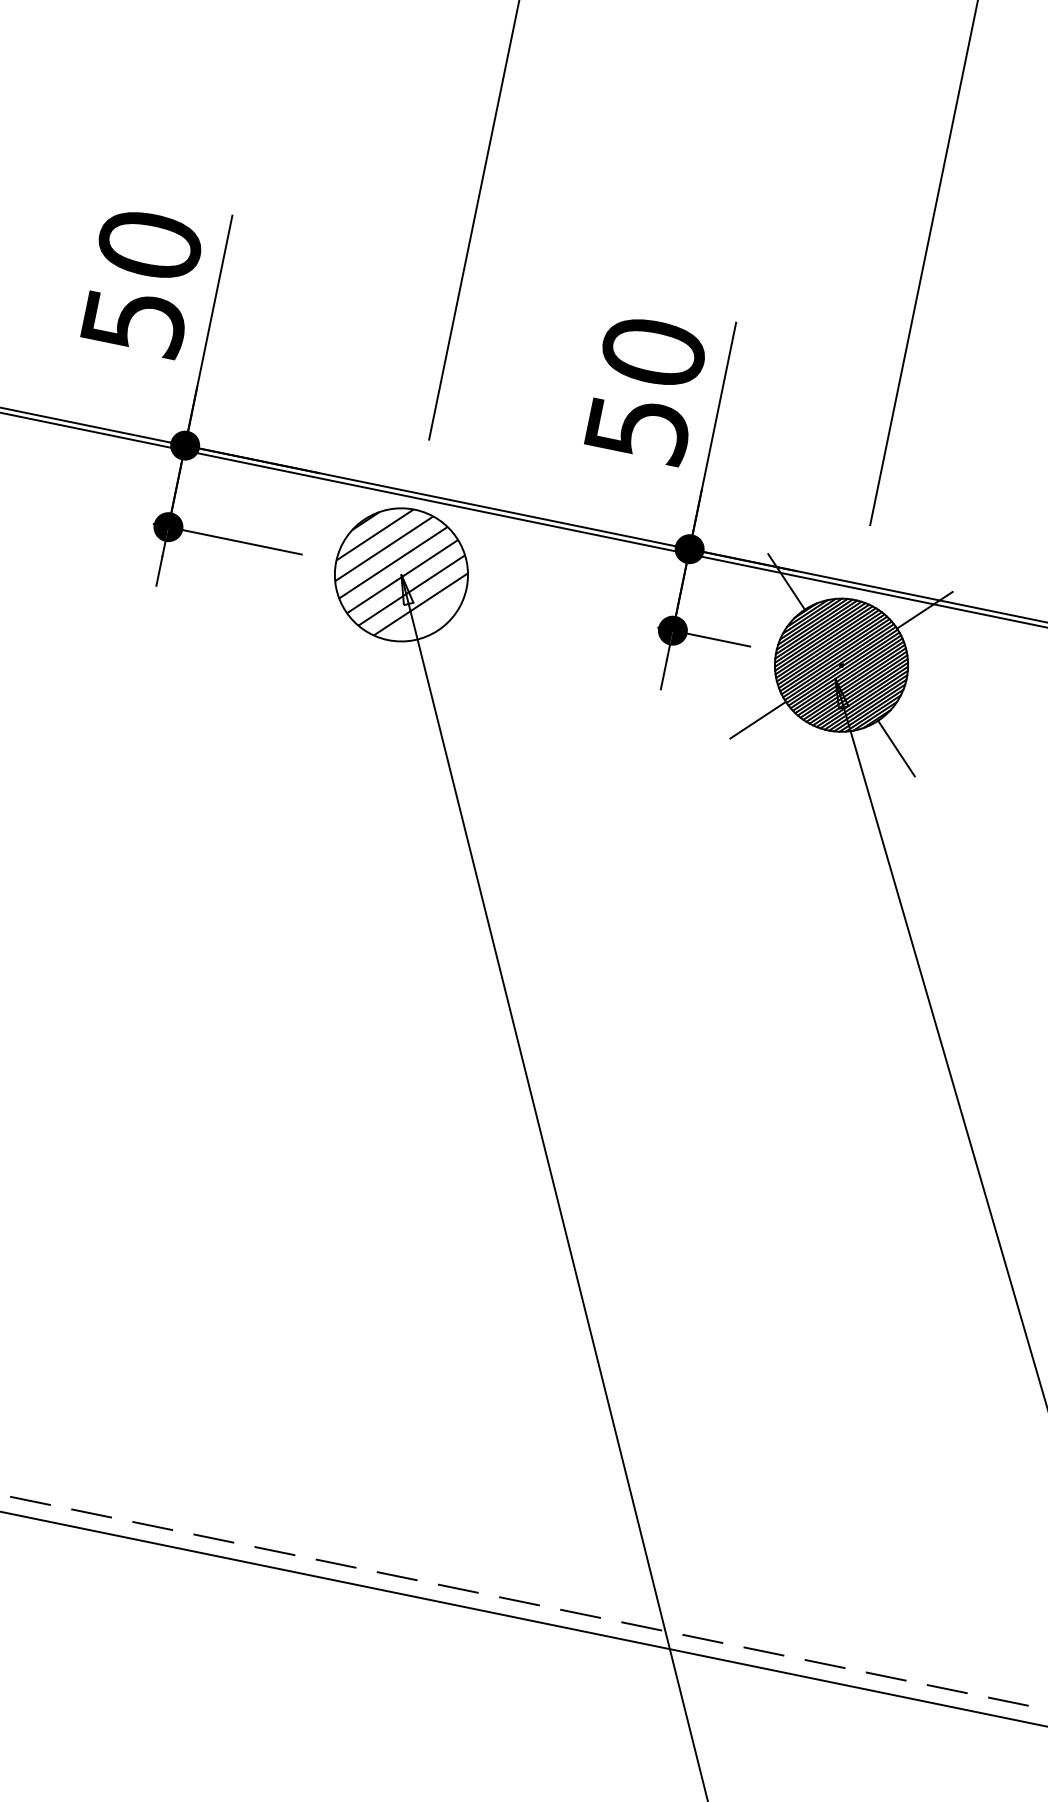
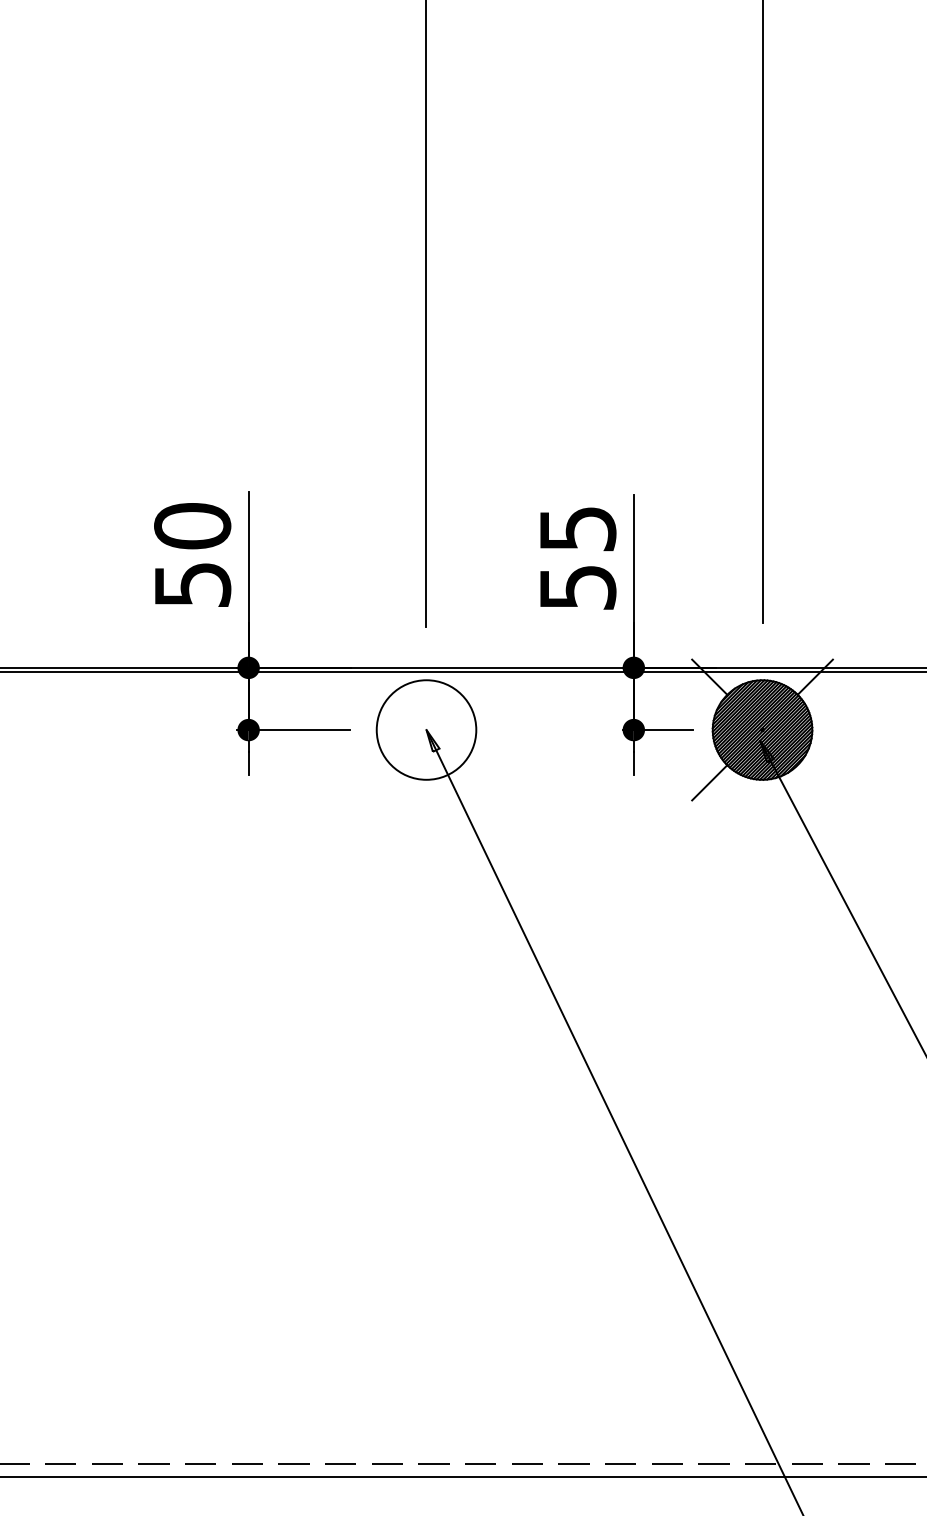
text: (653, 351) -> (577, 528), 50 -> 55
hatch: (400, 573) -> (425, 729), removed
line: (895, 747) -> (814, 782), removed

